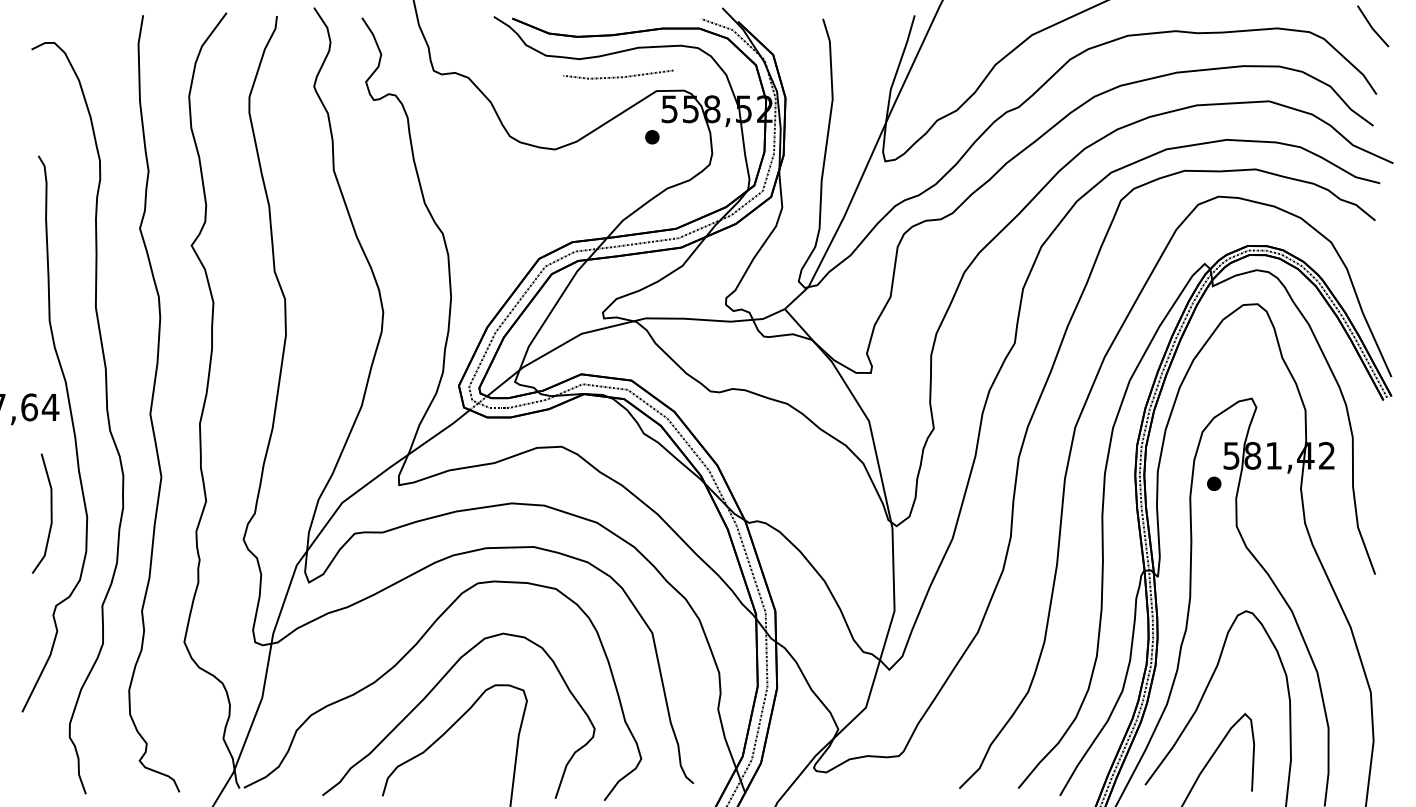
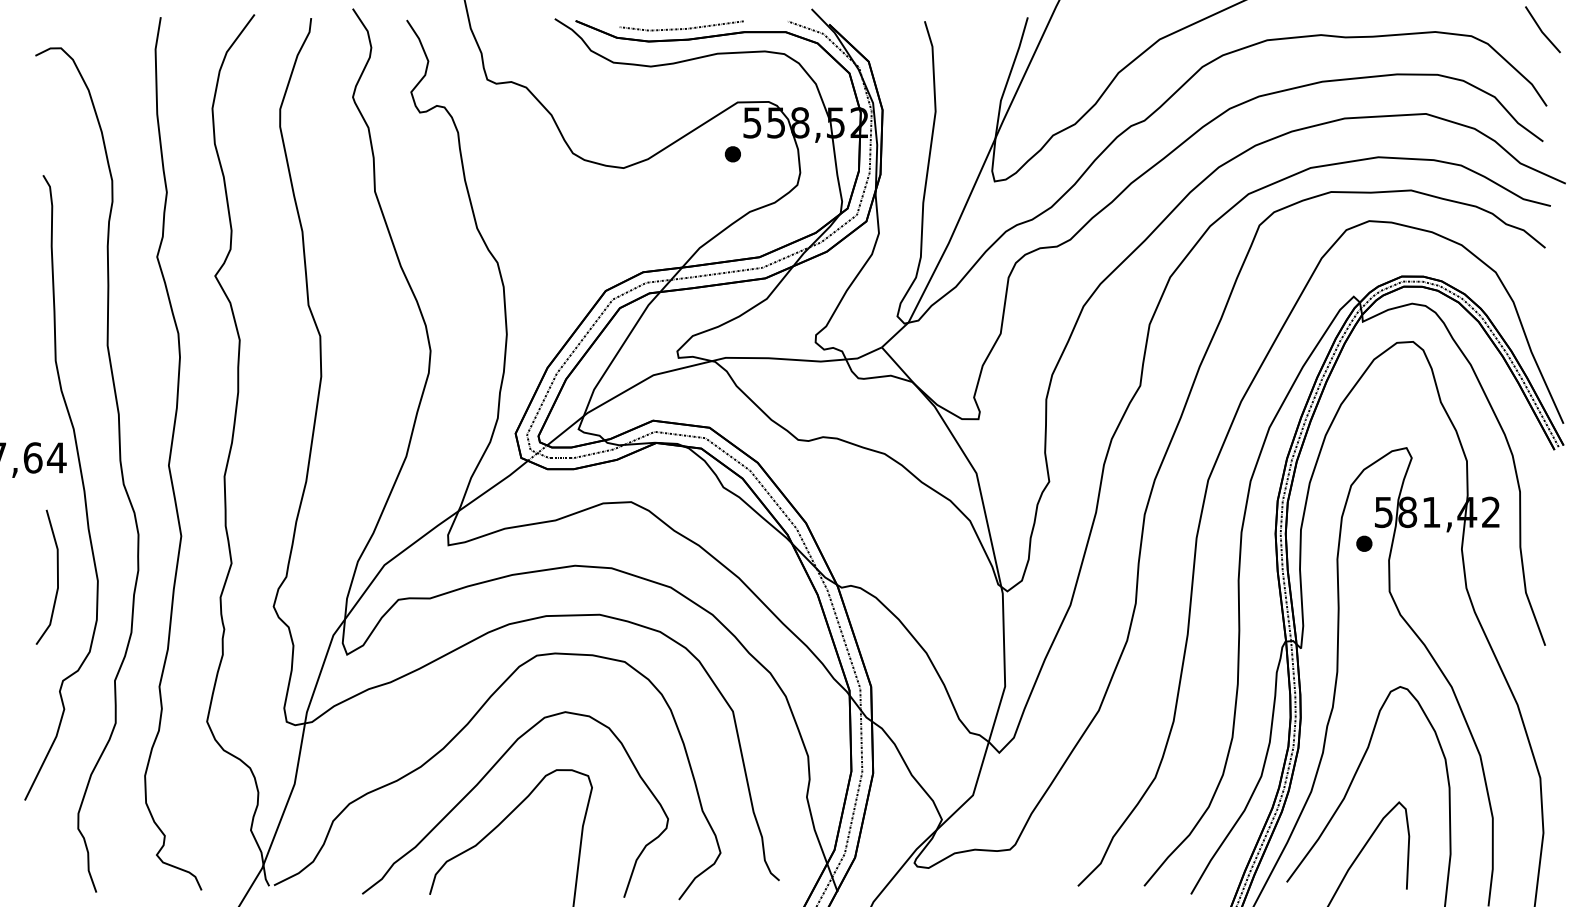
line: (618, 76) -> (681, 28), moved

